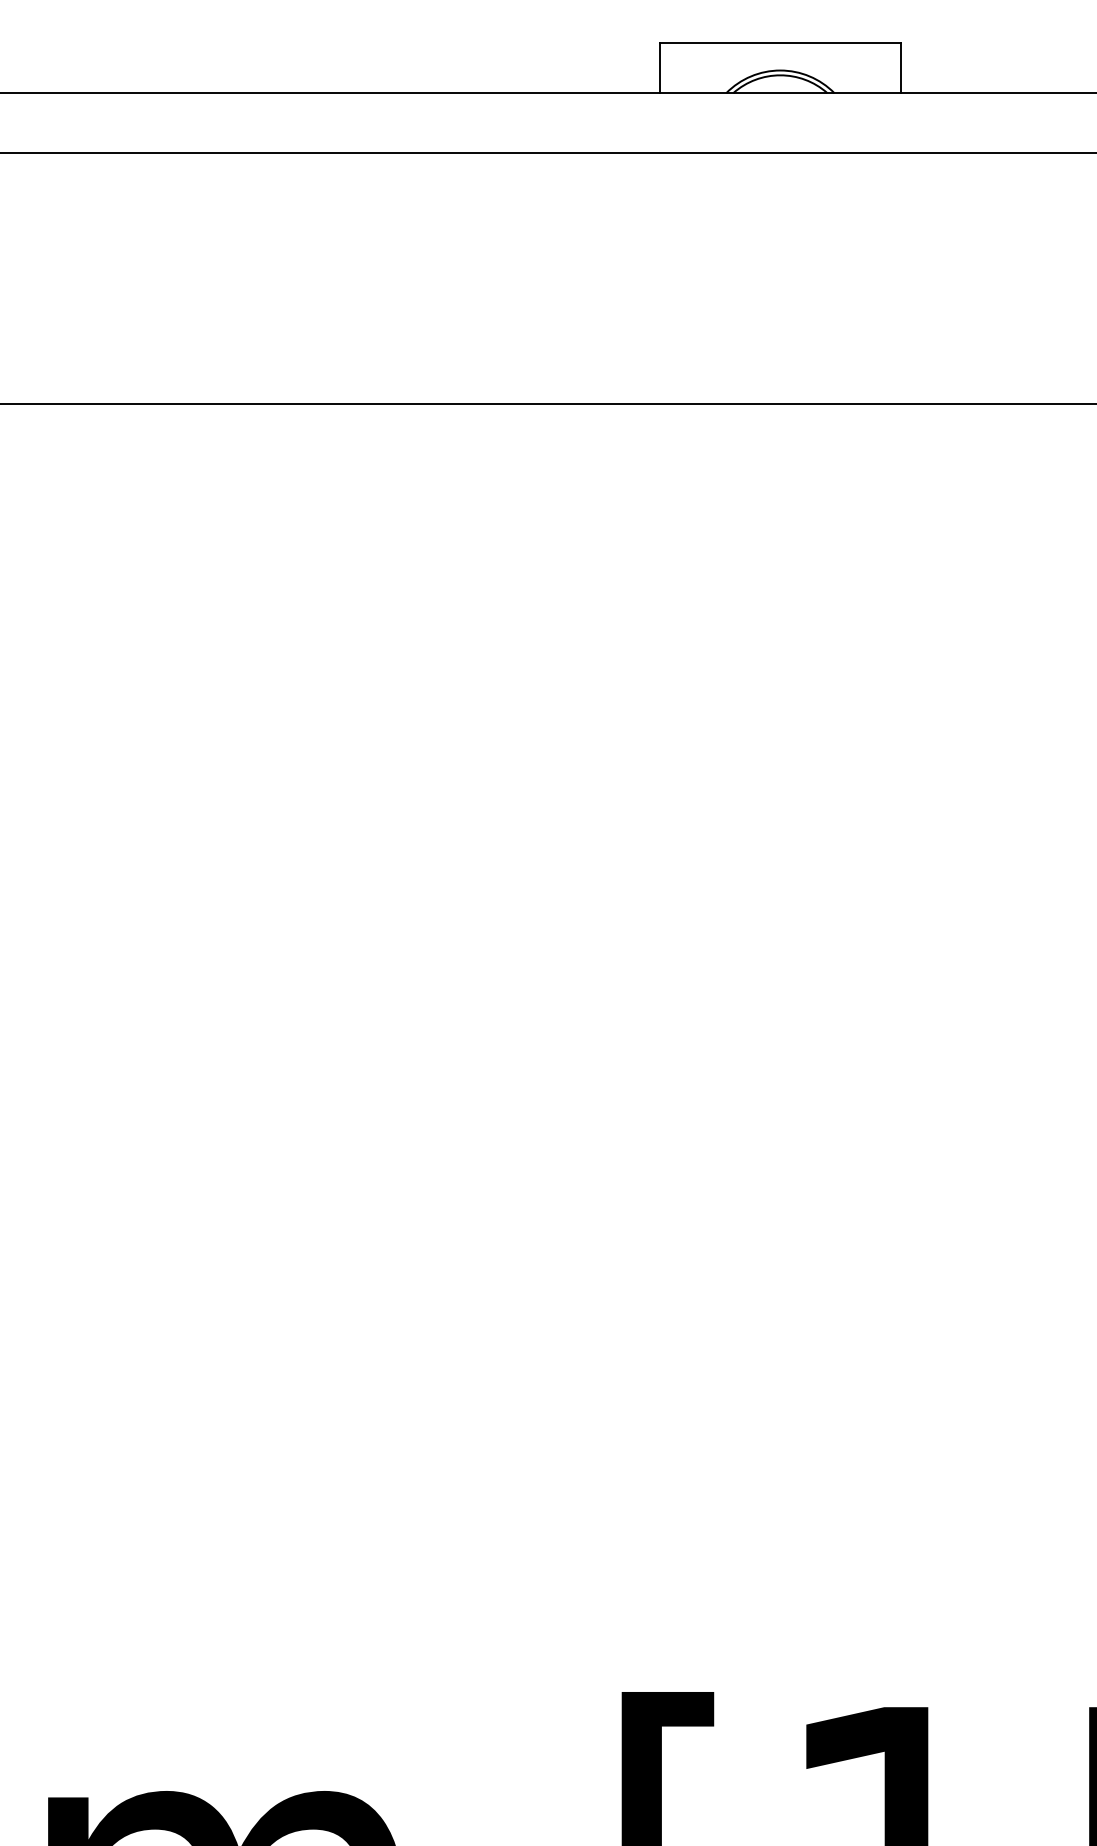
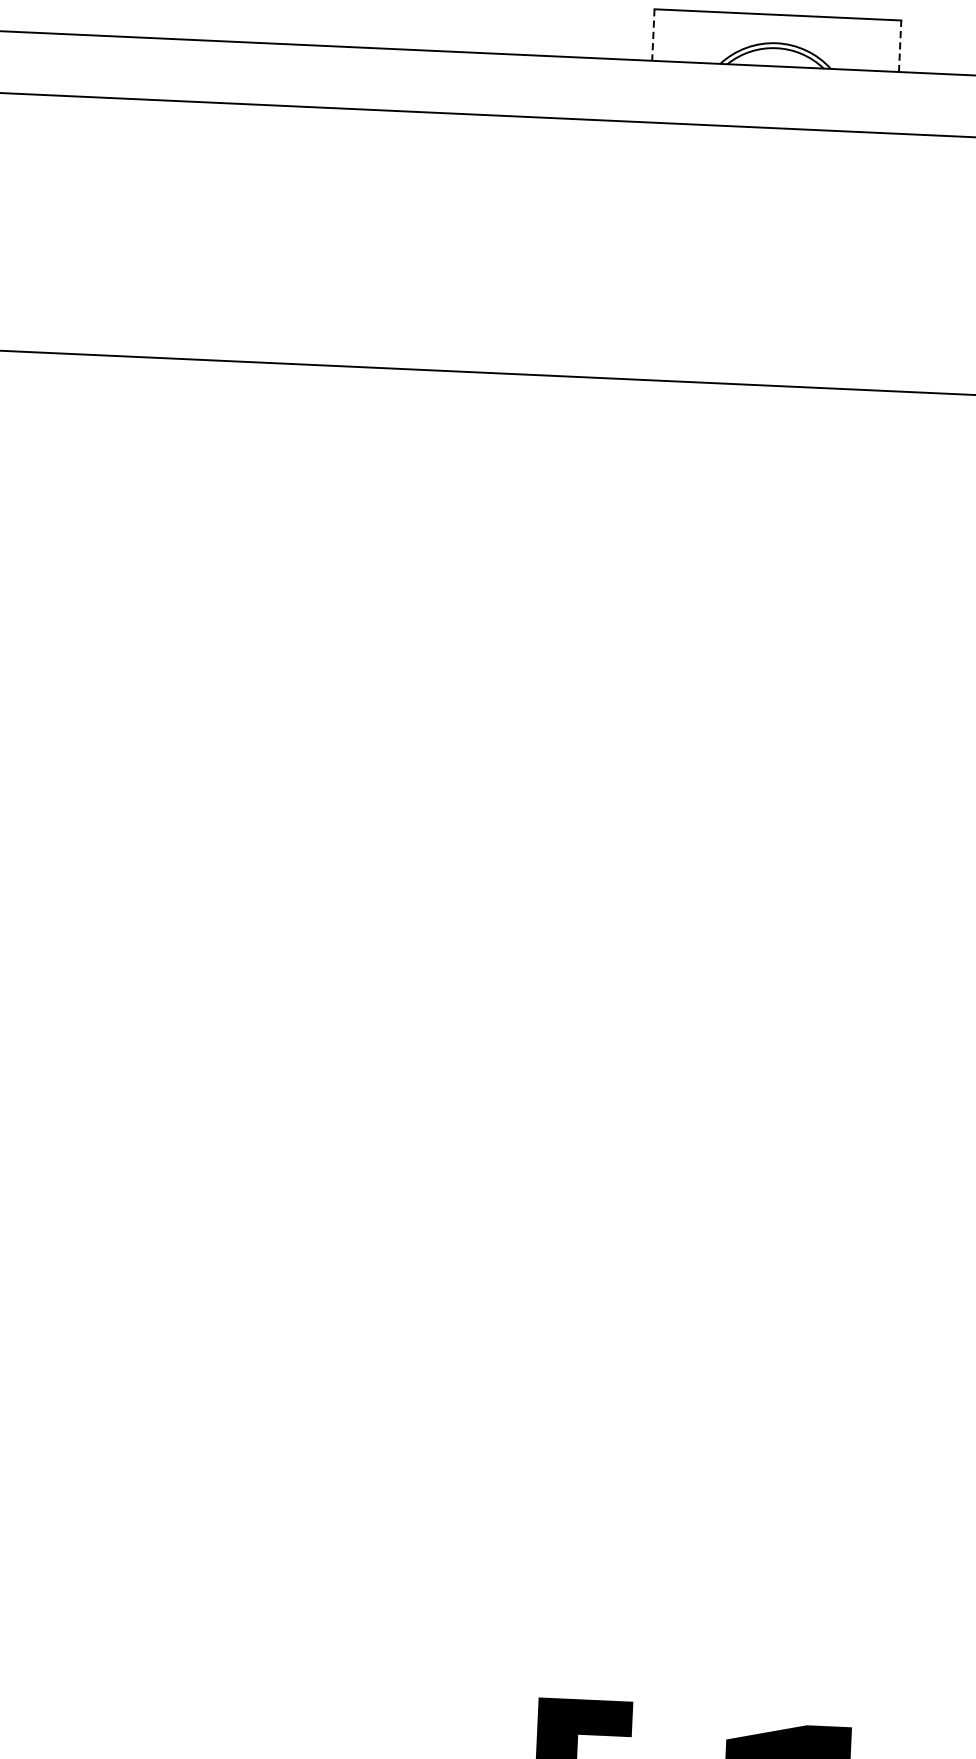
line: (900, 67) -> (899, 45), solid -> dashed
line: (659, 68) -> (652, 35), solid -> dashed

